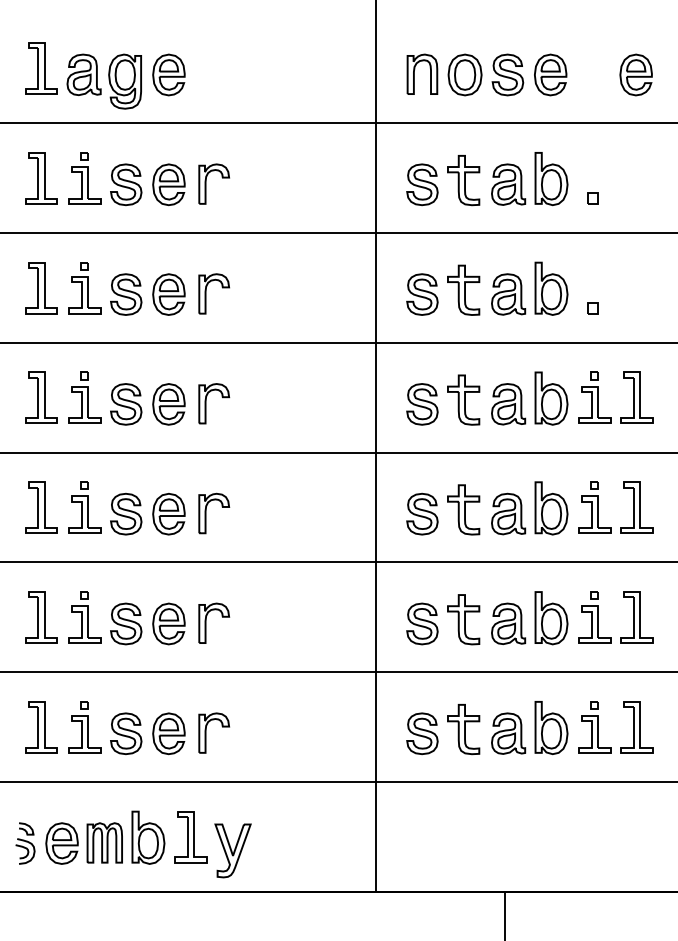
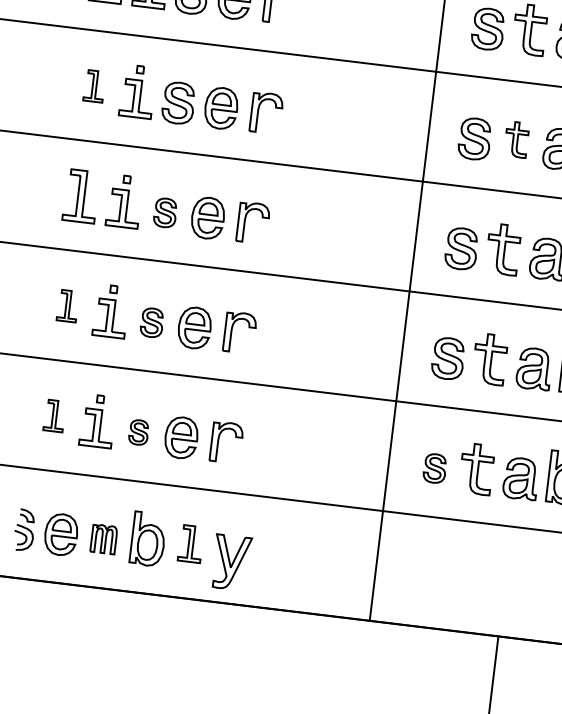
part: (41, 397) -> (94, 86), size x0.6
part: (463, 399) -> (516, 139), size x0.7
part: (126, 513) -> (165, 212), size x0.7
part: (41, 617) -> (68, 306), size x0.6
part: (126, 623) -> (152, 322), size x0.7
part: (41, 727) -> (54, 416), size x0.6
part: (126, 733) -> (139, 432), size x0.6
part: (422, 733) -> (435, 468), size x0.7
part: (190, 837) -> (190, 544), size x0.7
part: (104, 842) -> (103, 538), size x0.7

